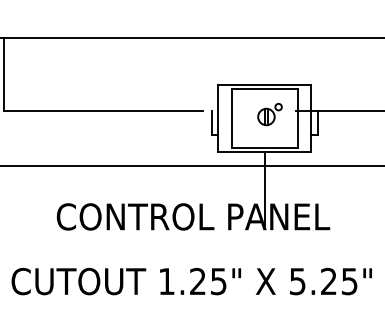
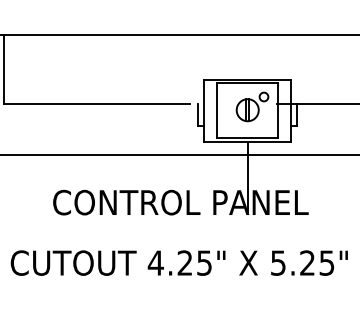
part: (269, 114) -> (252, 106), size x1.43
text: (166, 281) -> (155, 263), 1.25" -> 4.25"

